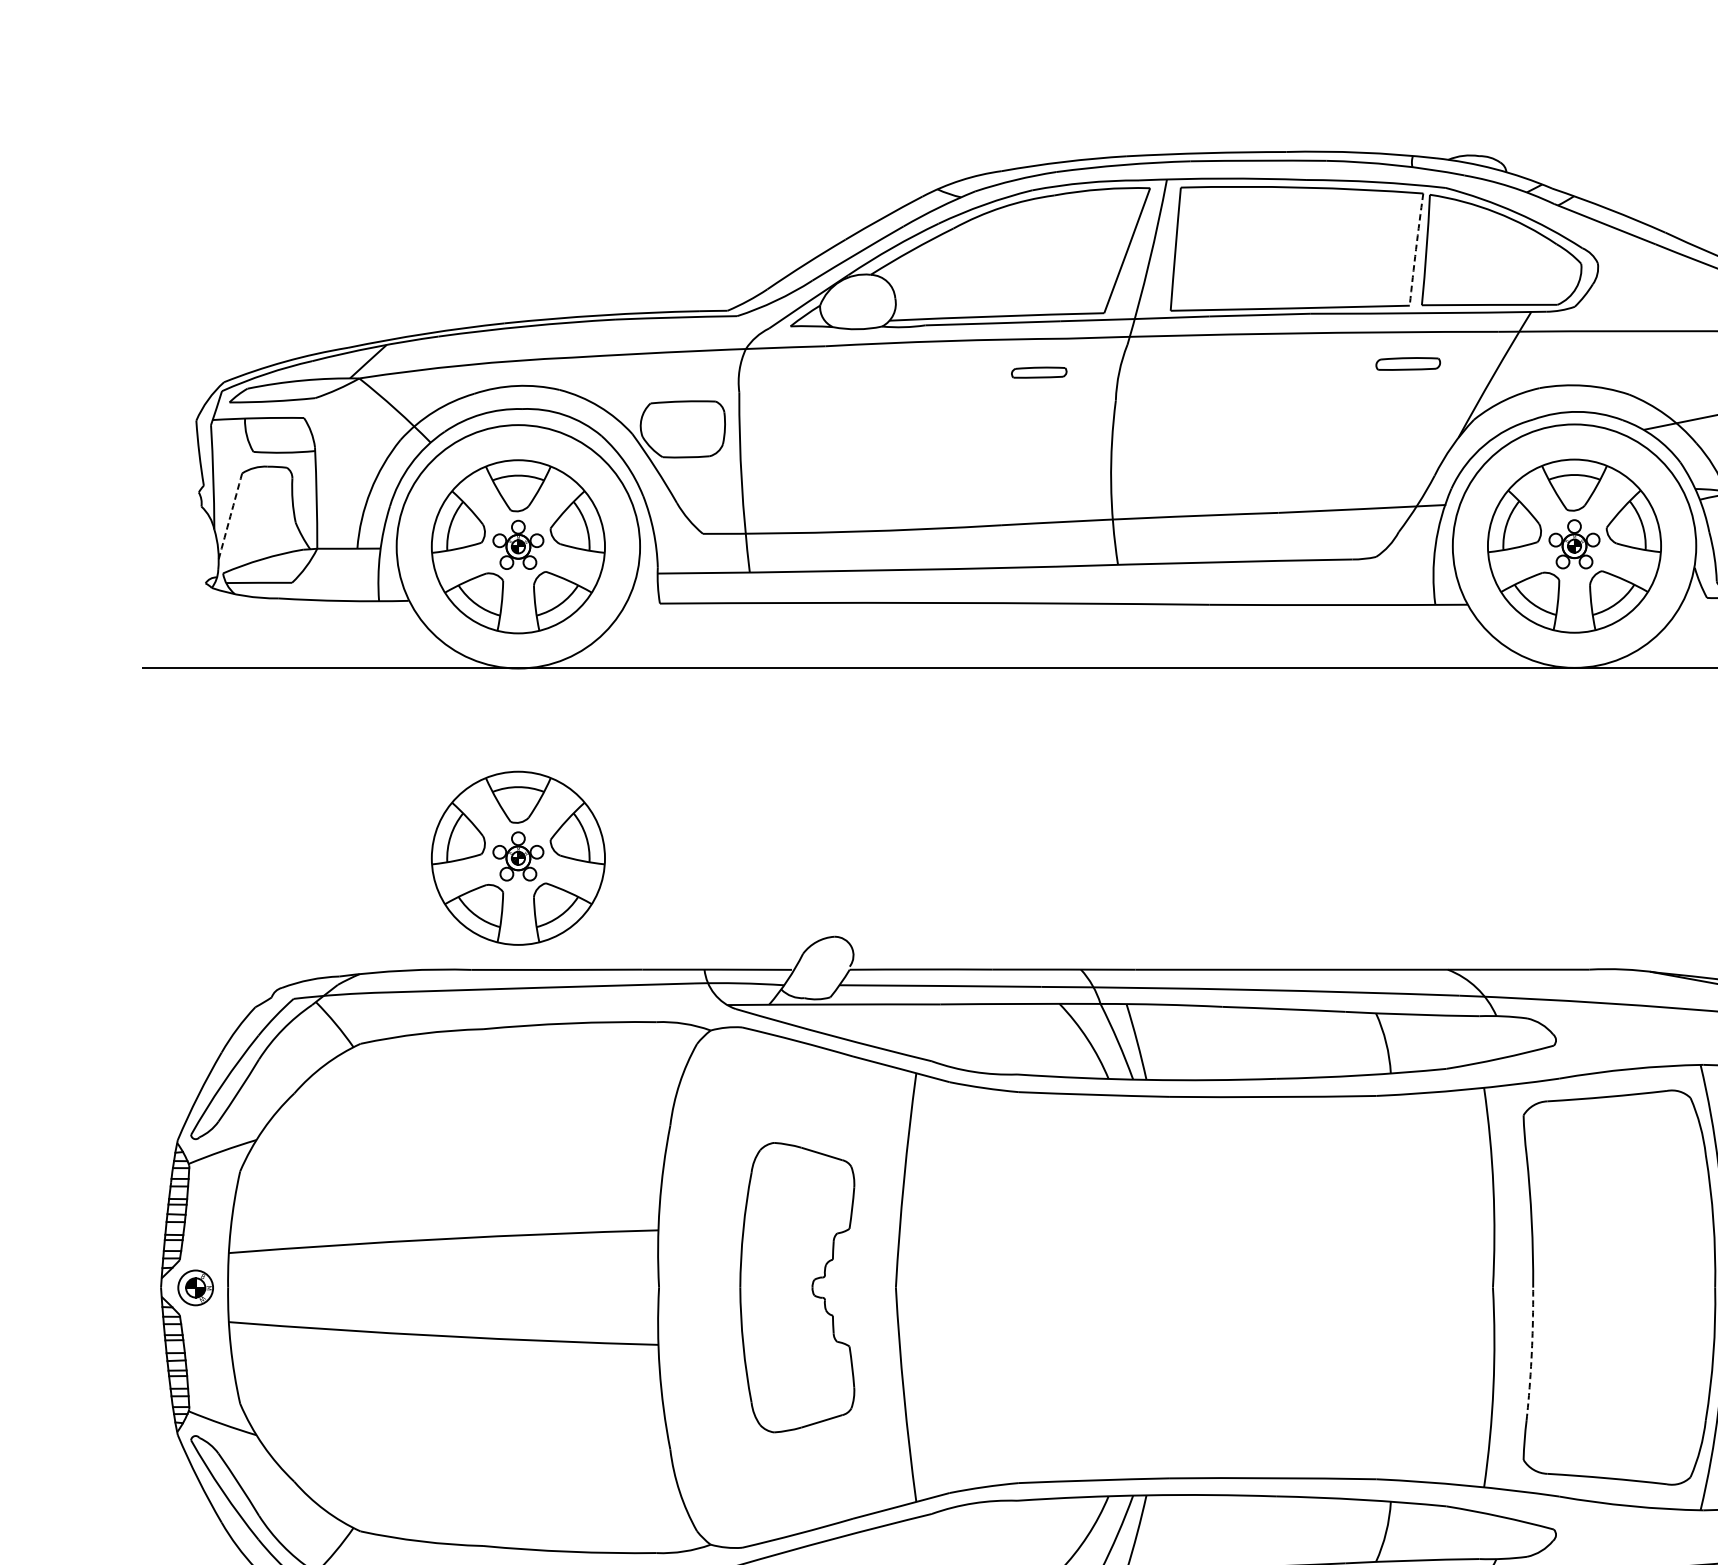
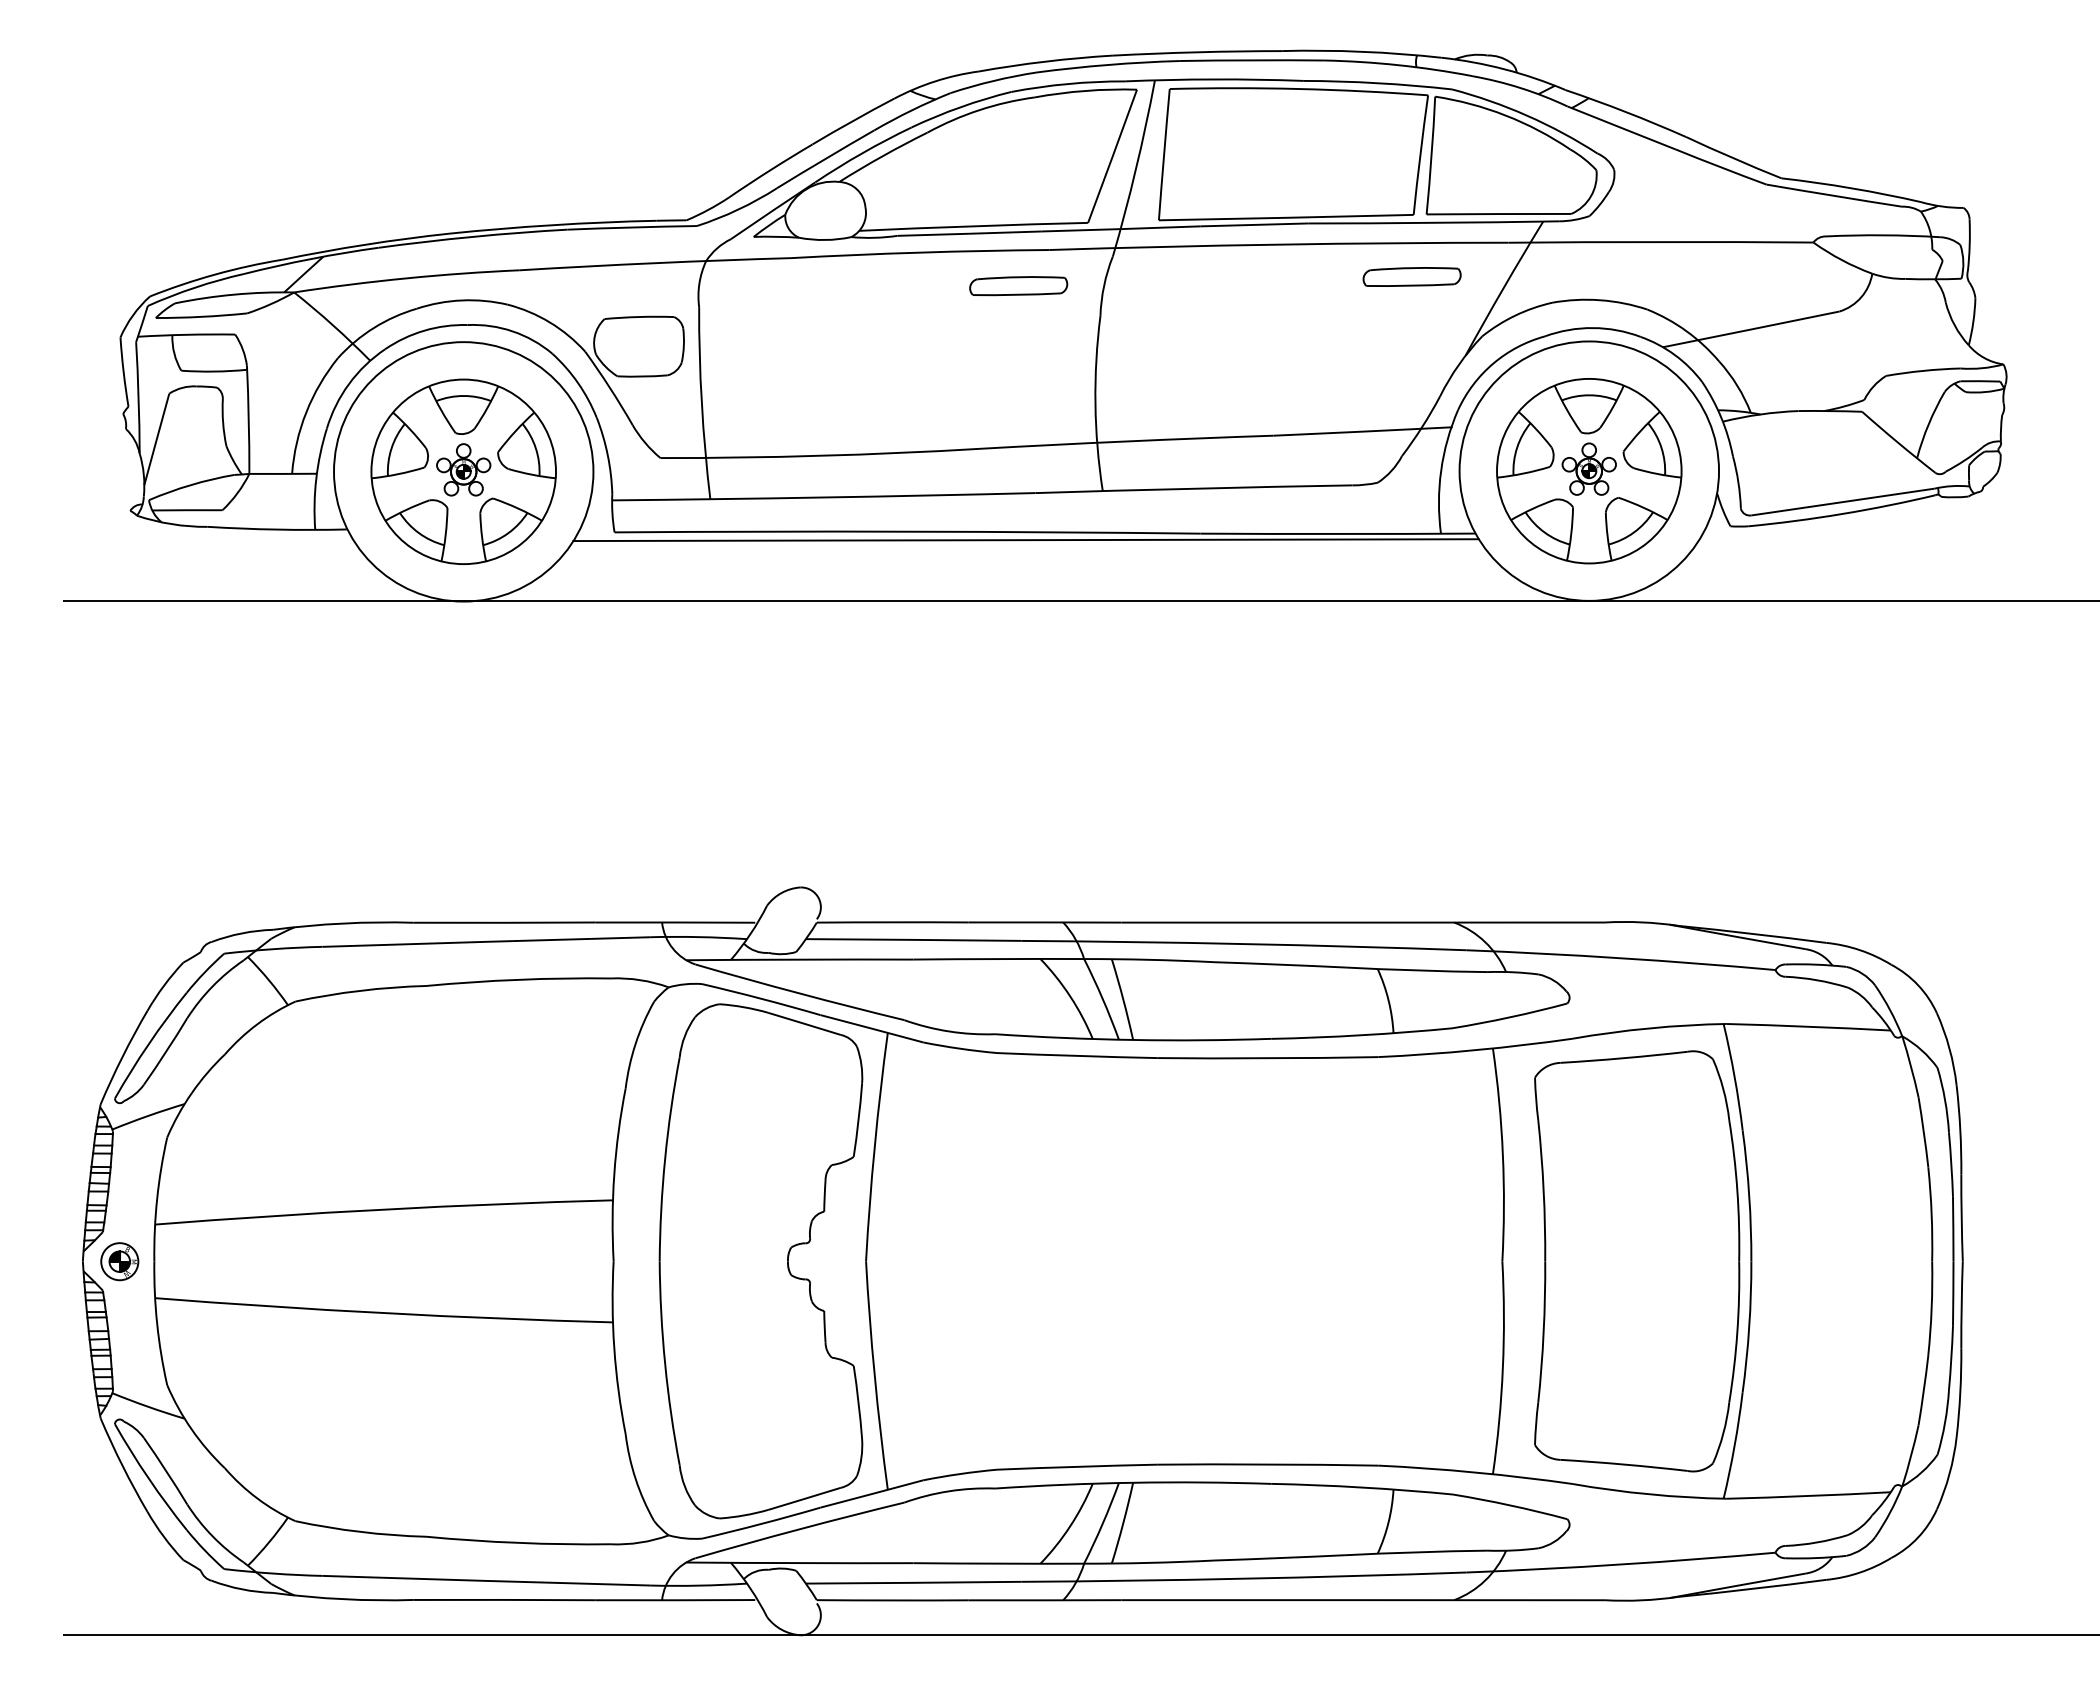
arc: (1416, 249) -> (1420, 155), dashed -> solid
part: (1407, 363) -> (1411, 276), size x1.43
part: (1038, 372) -> (1018, 286), size x1.67
arc: (230, 516) -> (156, 439), dashed -> solid
line: (1045, 611) -> (1025, 540), added
part: (518, 857) -> (463, 803), removed
part: (796, 1287) -> (760, 1261), size x1.67
arc: (1531, 1354) -> (1543, 1332), dashed -> solid

